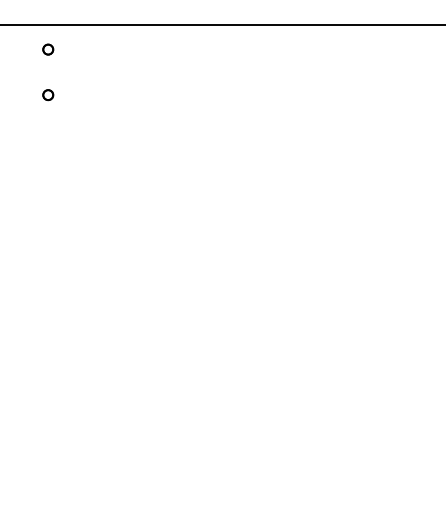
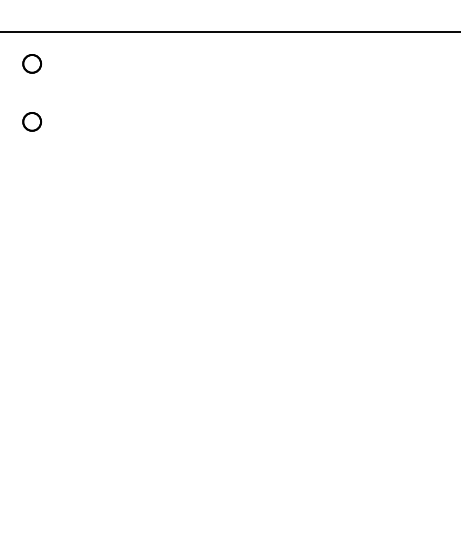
circle: (48, 49) -> (32, 63), size x1.4
circle: (48, 95) -> (32, 122), size x1.4

